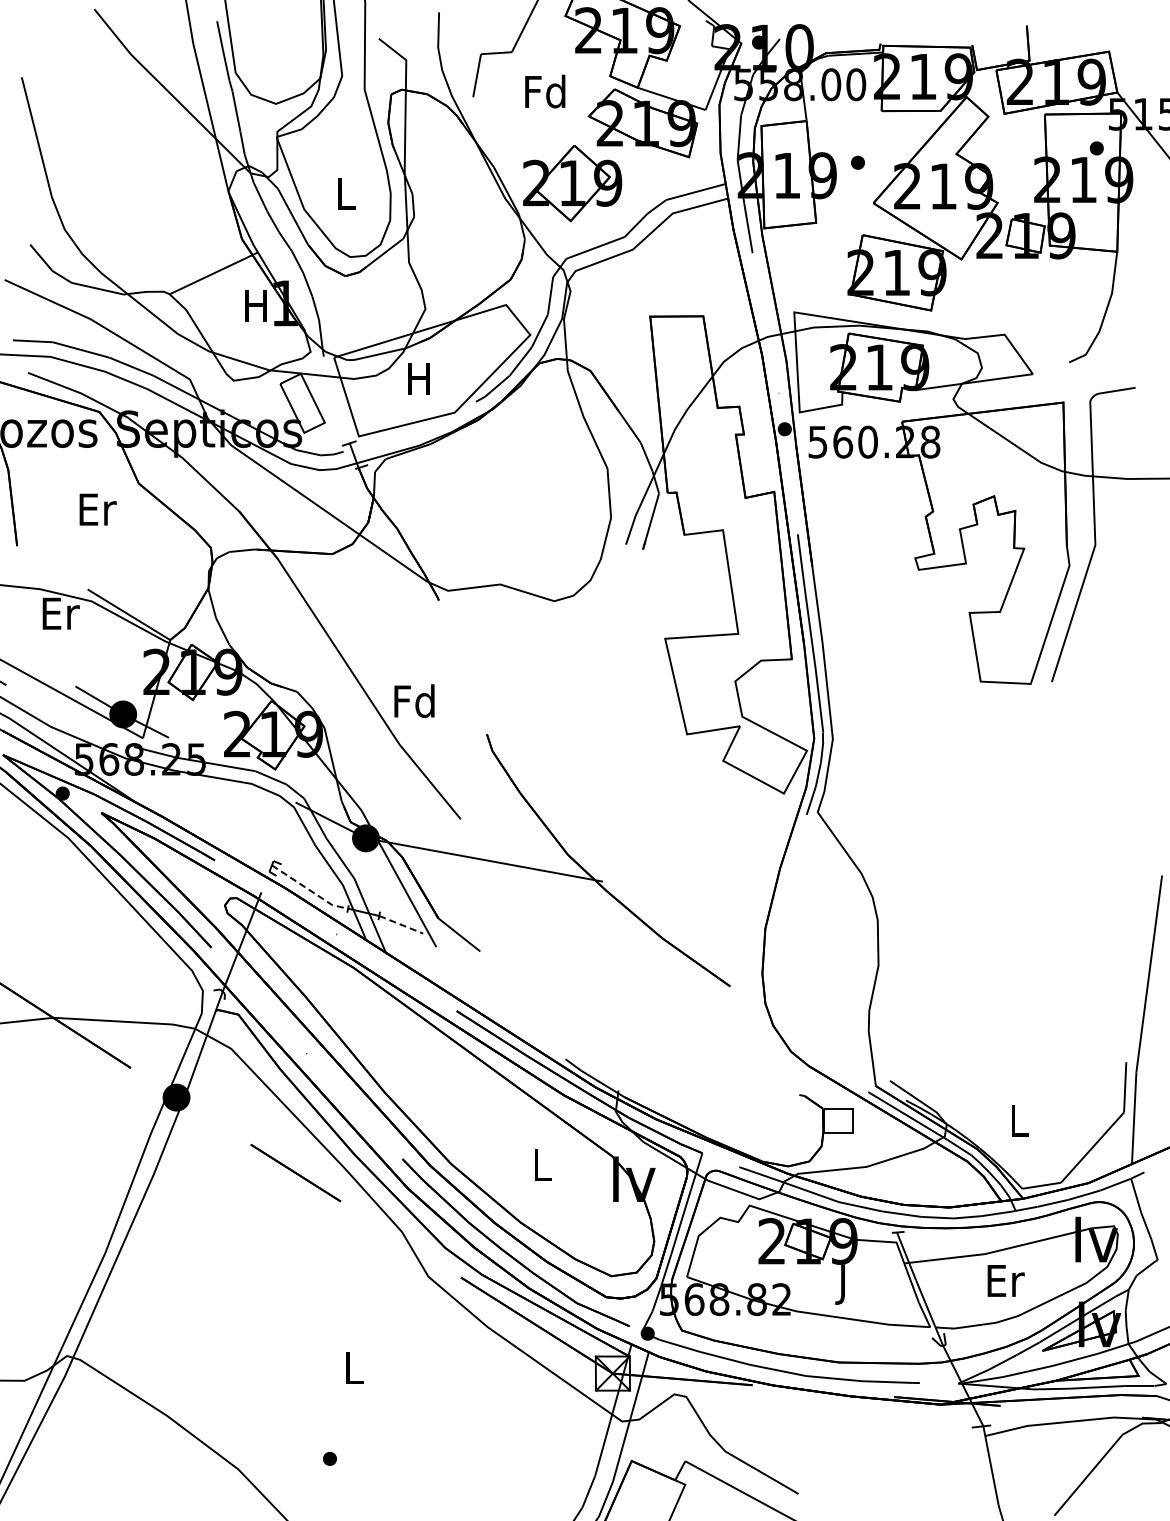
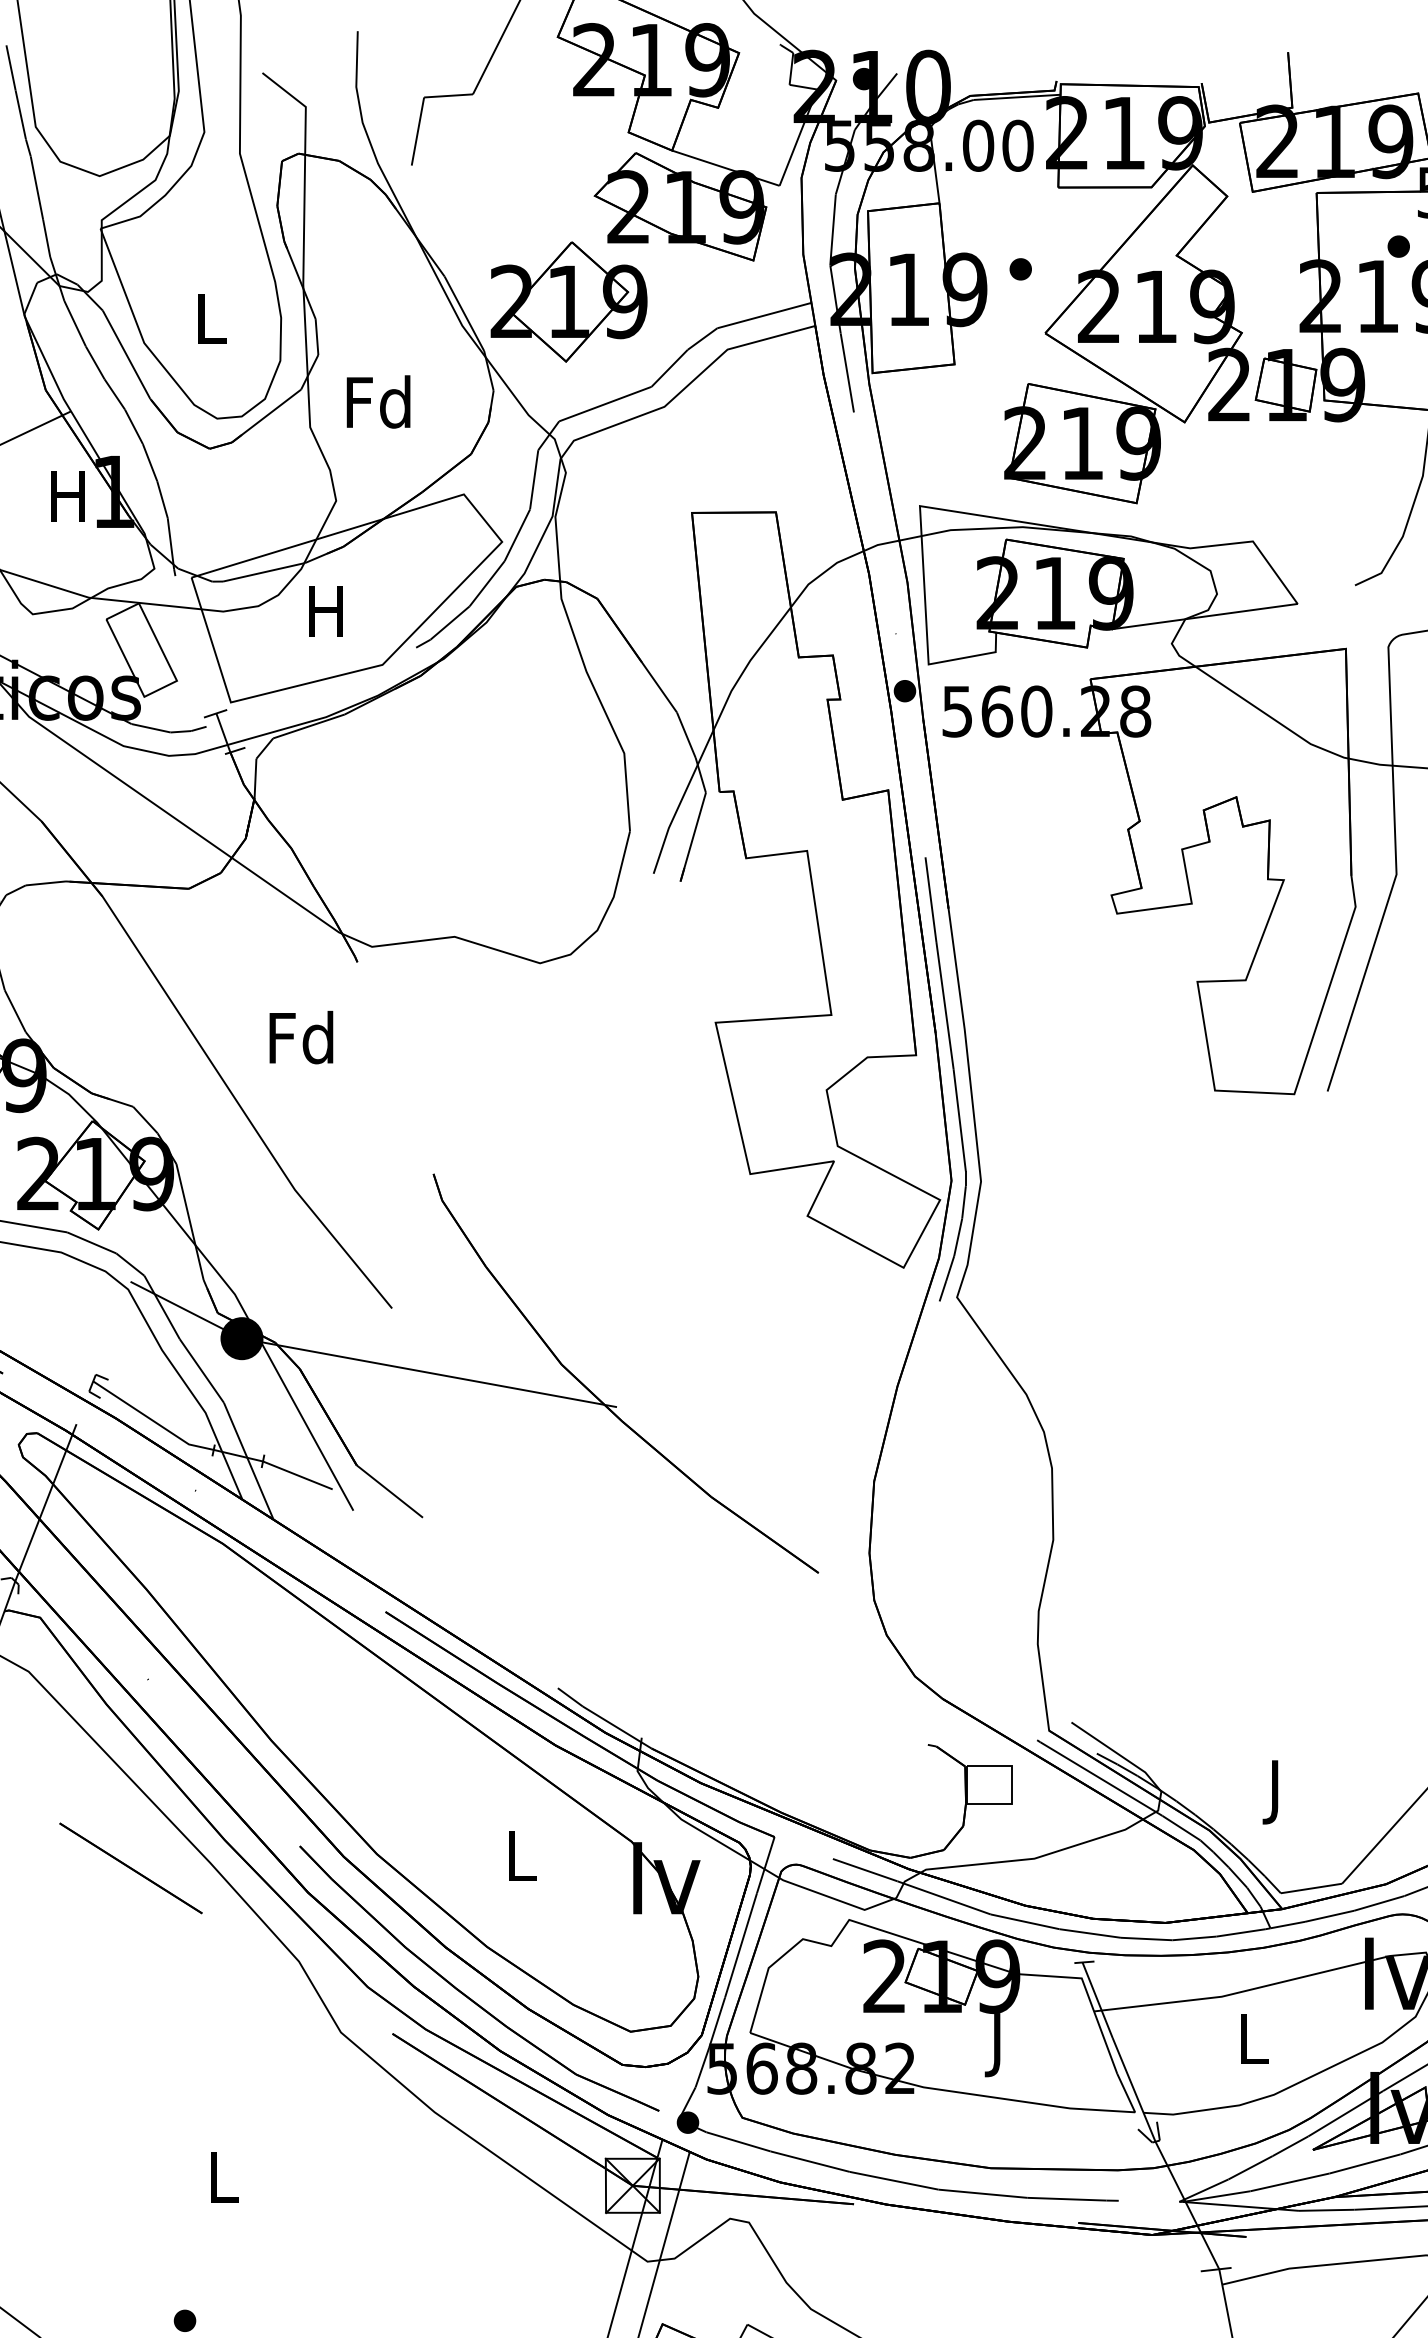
text: (545, 91) -> (378, 401), moved
text: (414, 700) -> (301, 1036), moved
line: (310, 890) -> (154, 1421), dashed -> solid
line: (401, 924) -> (298, 1474), dashed -> solid
text: (1019, 1124) -> (1276, 1791), L -> J
text: (1005, 1280) -> (1254, 2038), Er -> L

